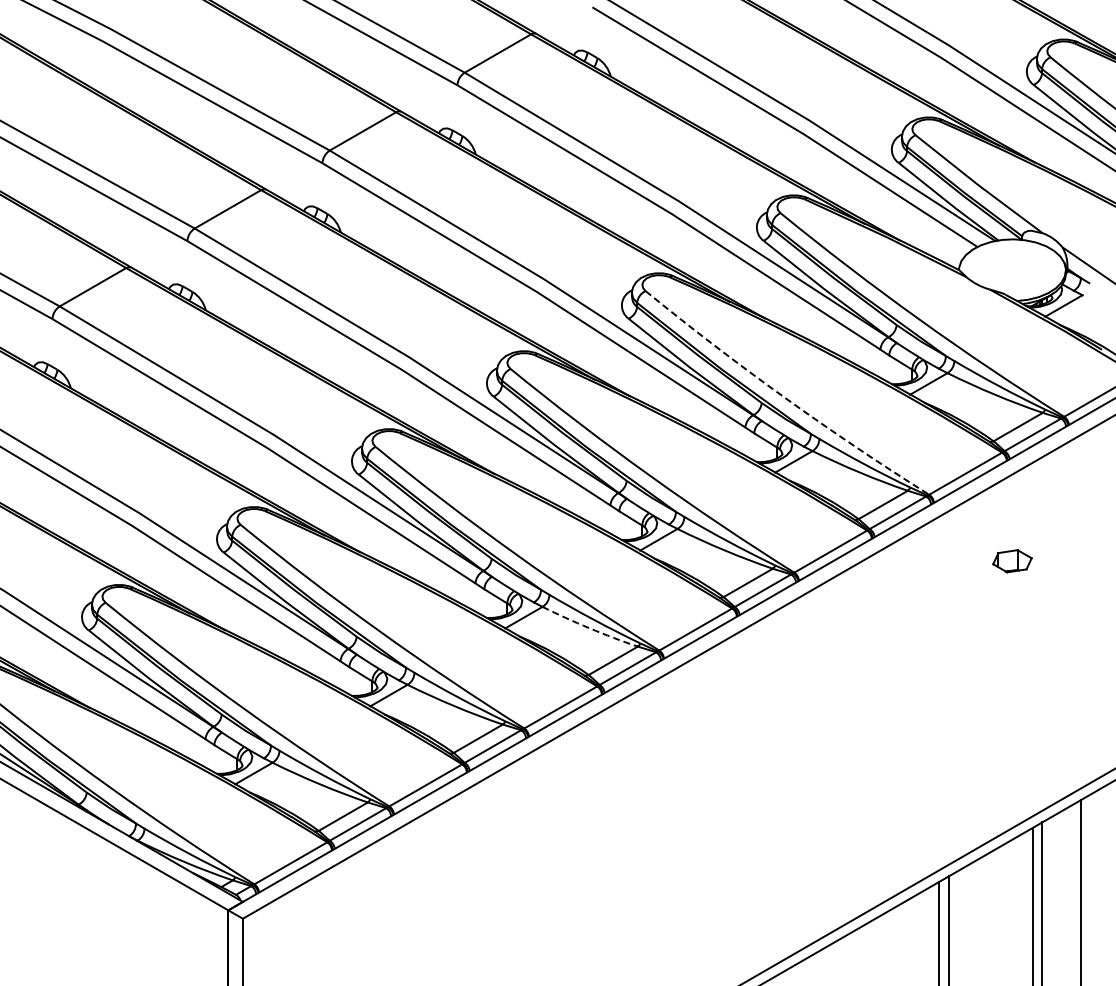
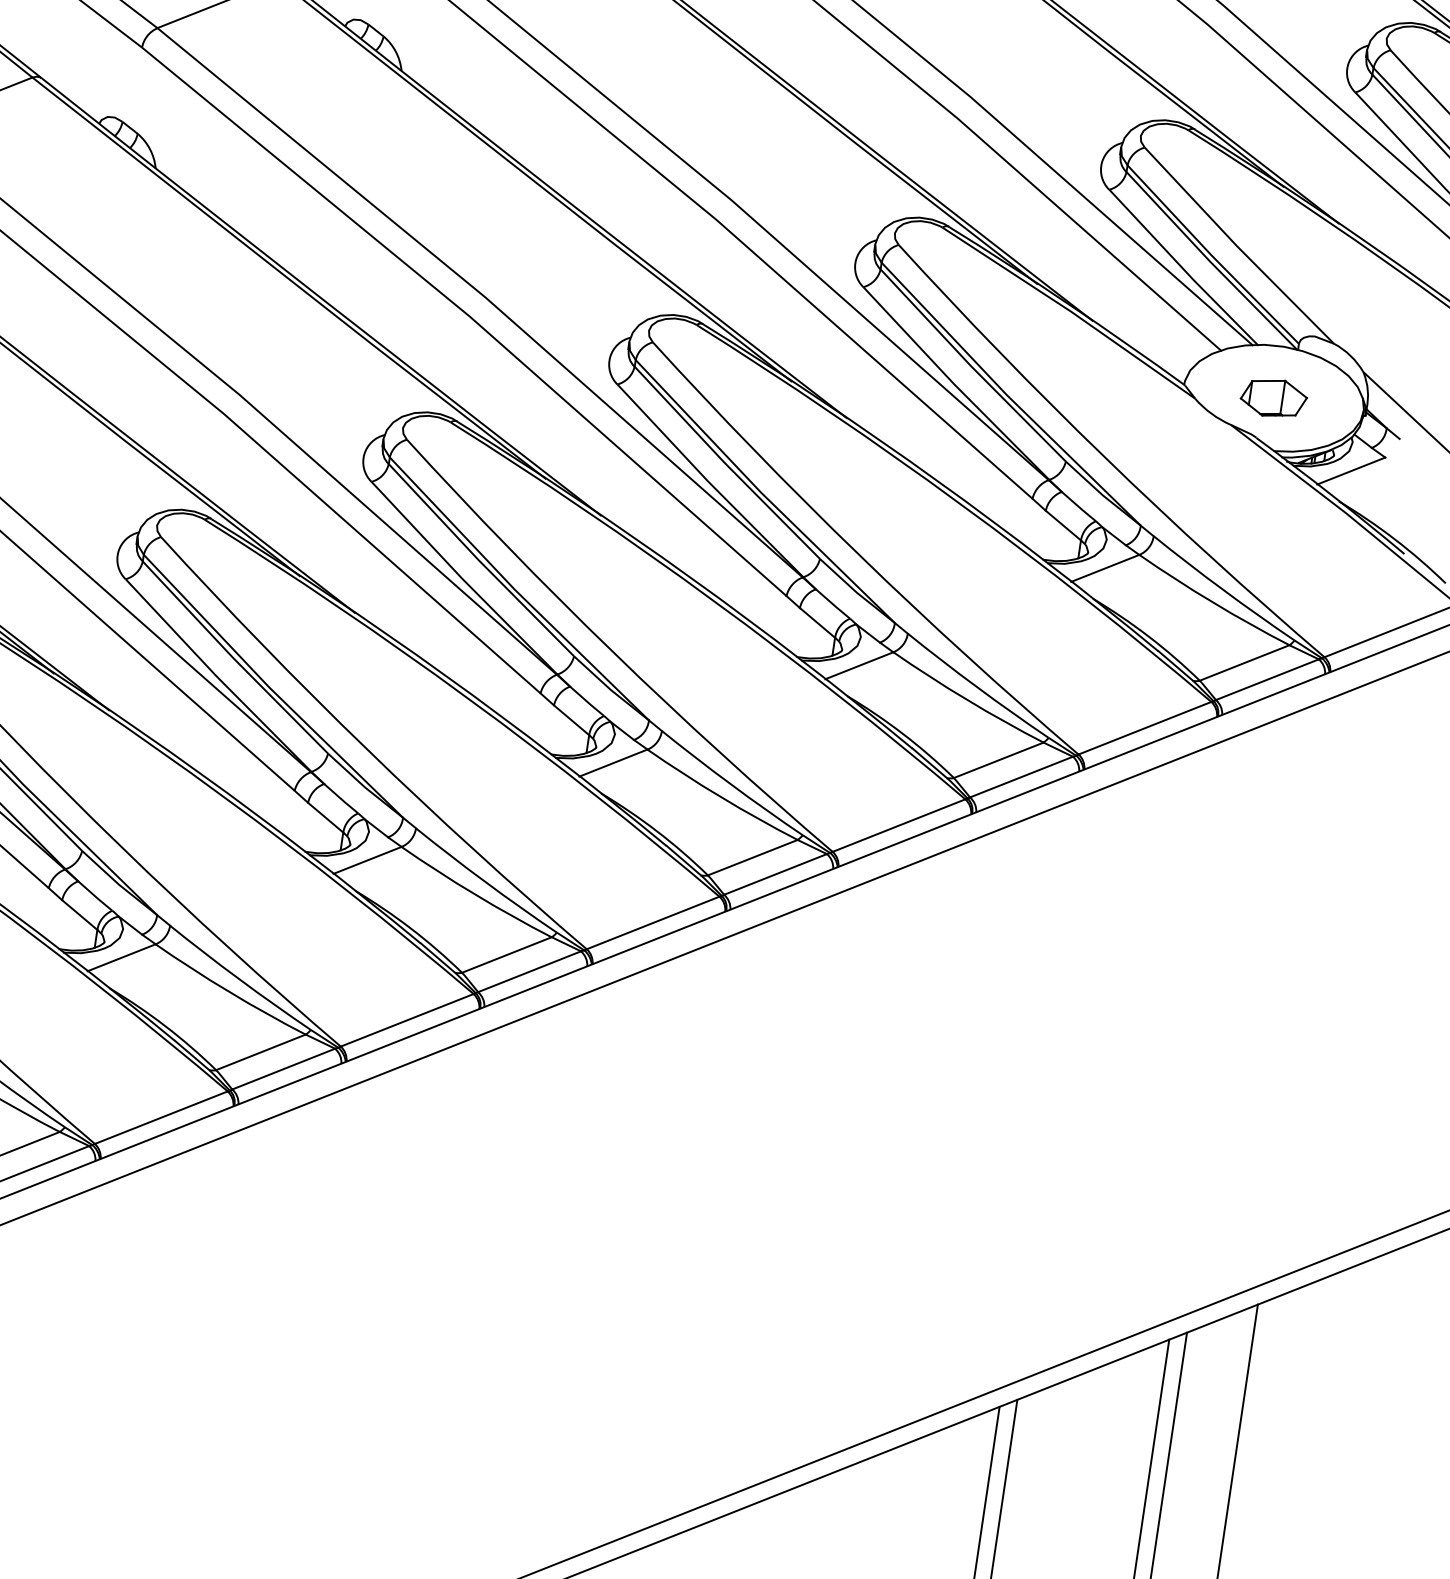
arc: (784, 397) -> (859, 555), dashed -> solid
part: (1012, 561) -> (1273, 398), moved
arc: (589, 628) -> (475, 894), dashed -> solid

